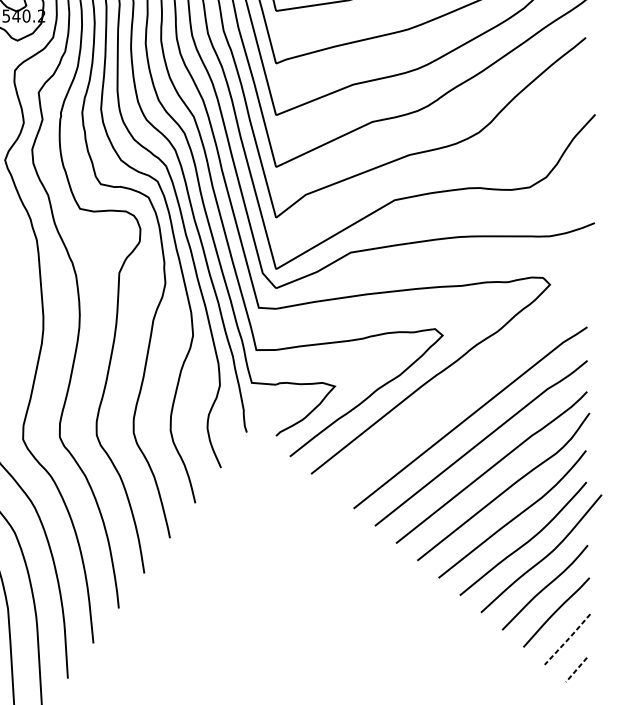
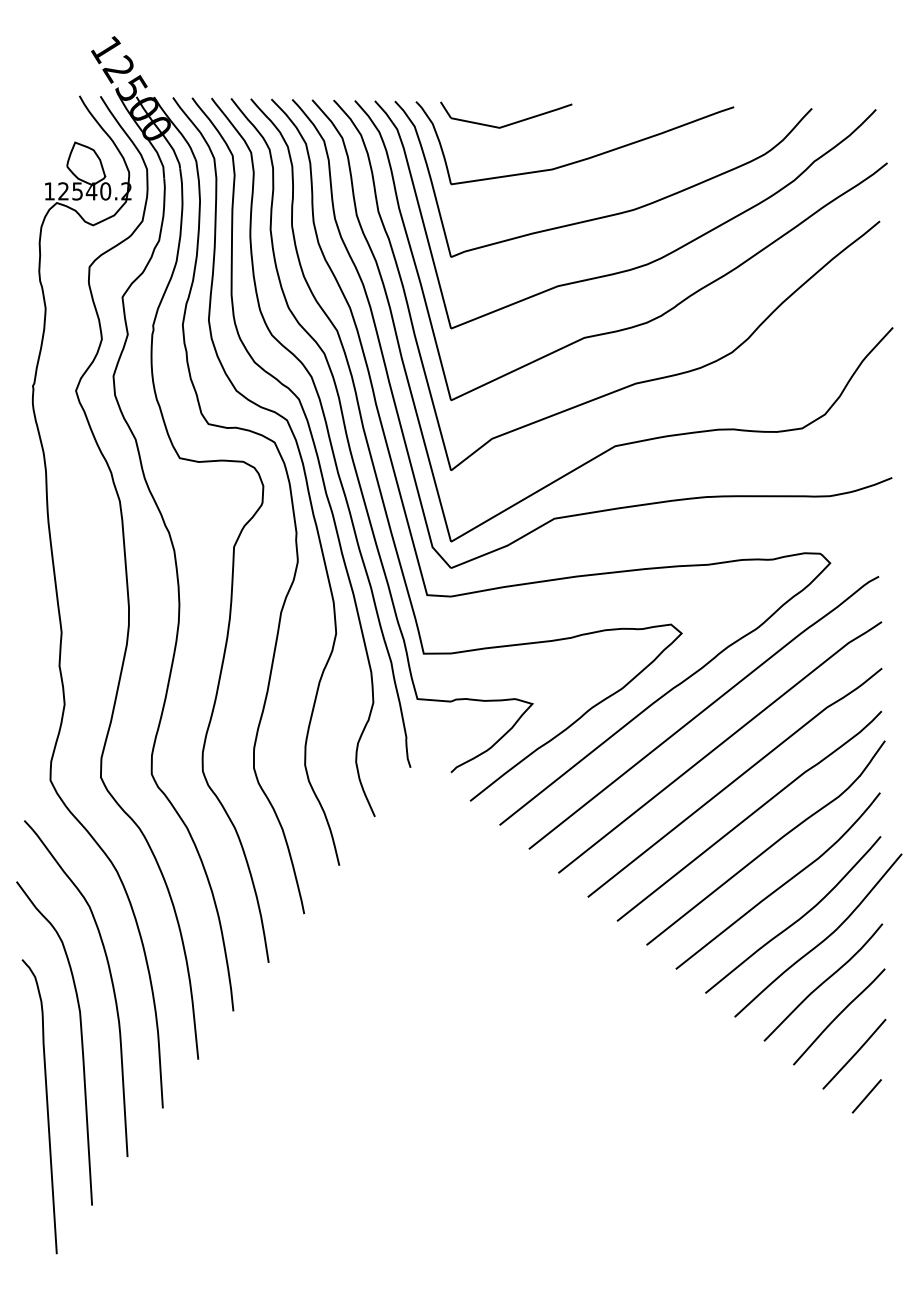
curve: (458, 392) -> (703, 712), added
line: (569, 638) -> (856, 1053), dashed -> solid
line: (576, 670) -> (866, 1096), dashed -> solid

